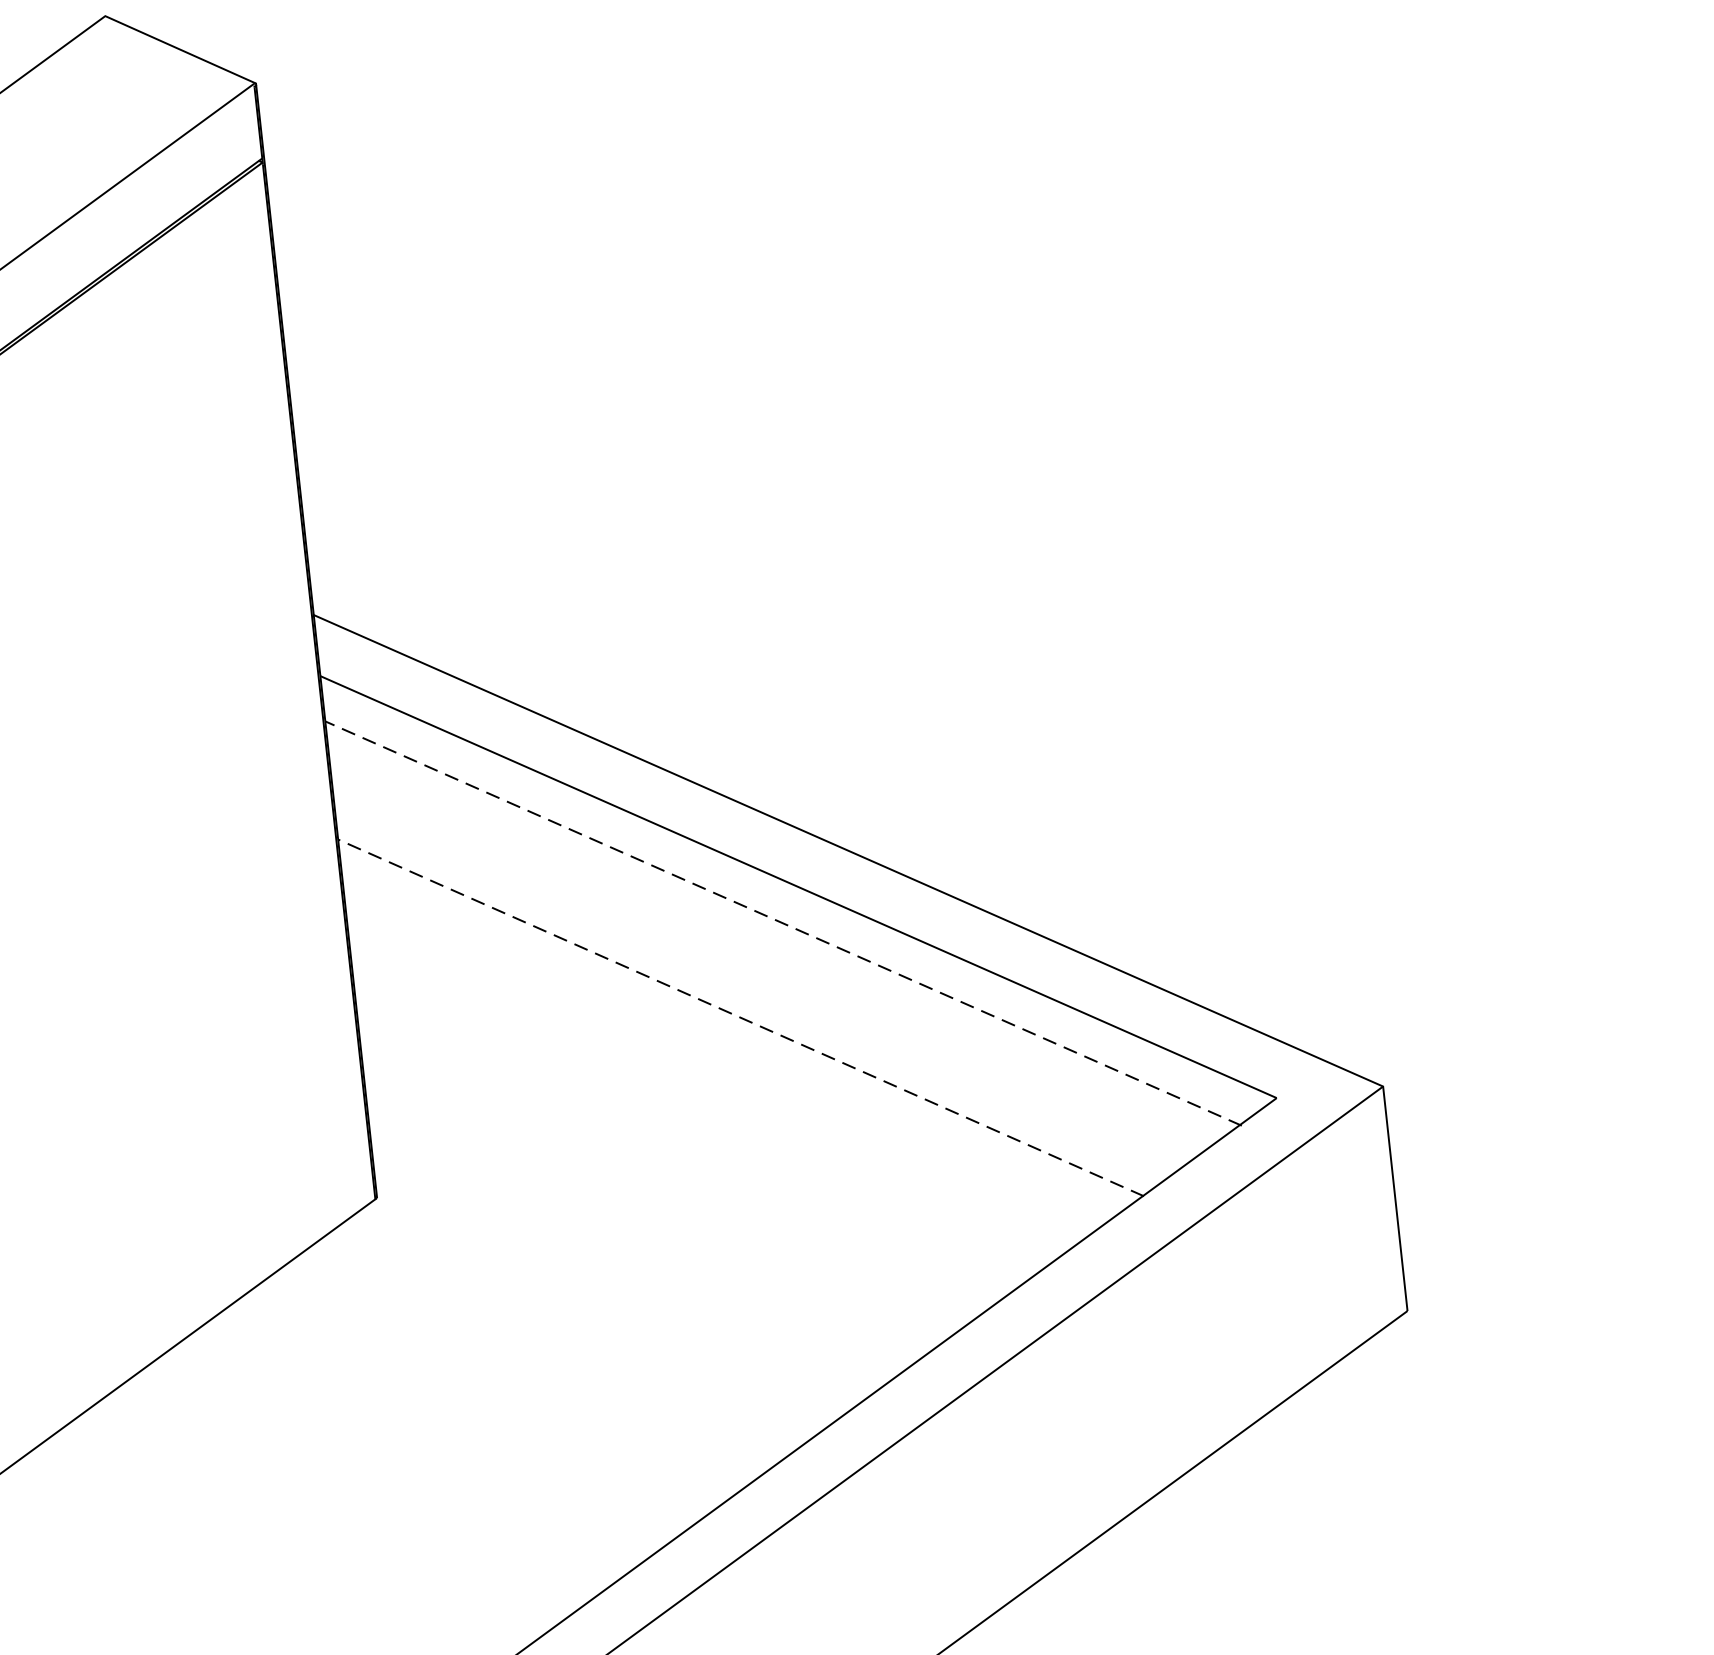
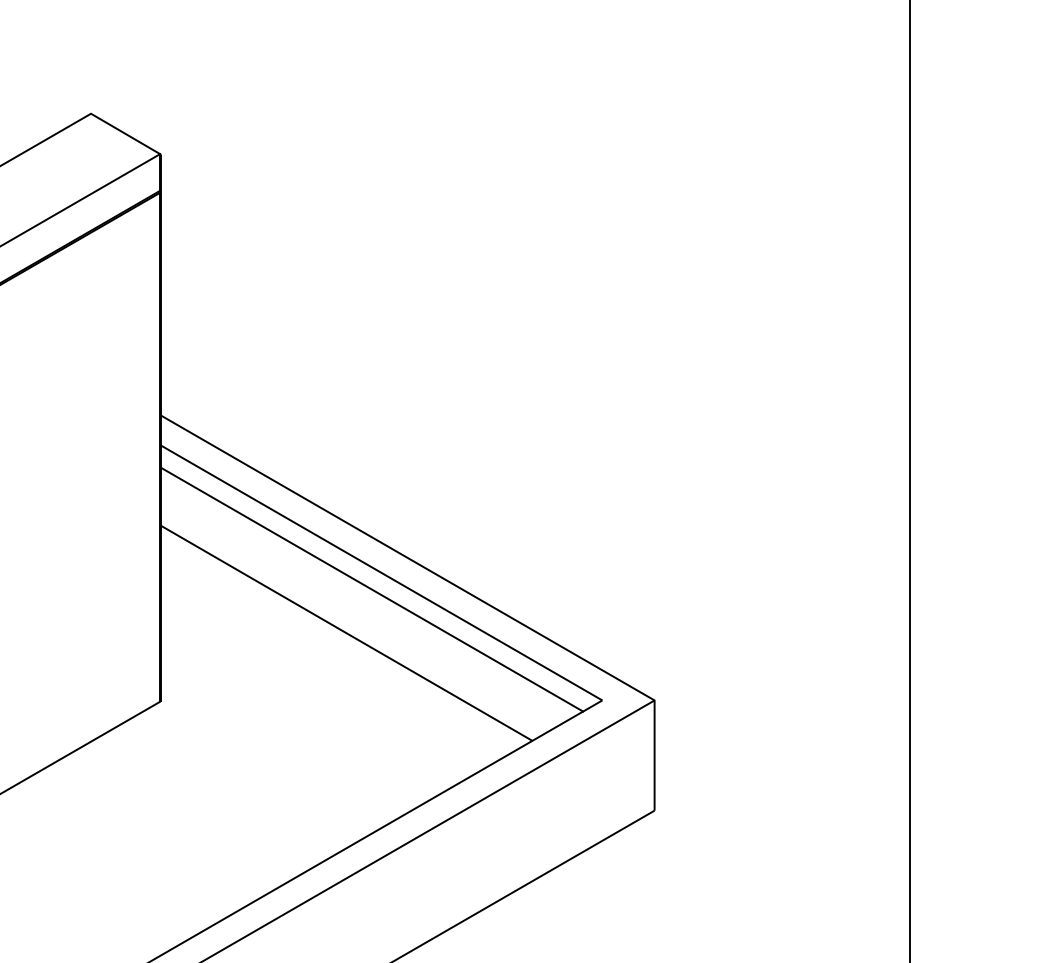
line: (781, 923) -> (371, 589), dashed -> solid
line: (740, 1018) -> (346, 633), dashed -> solid

